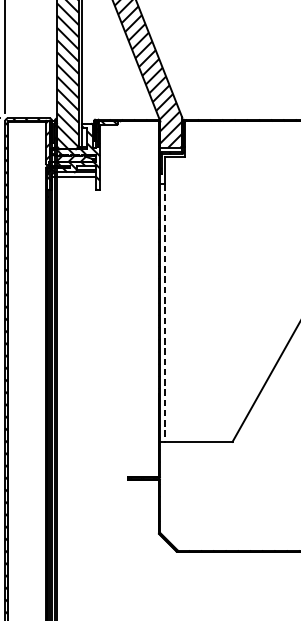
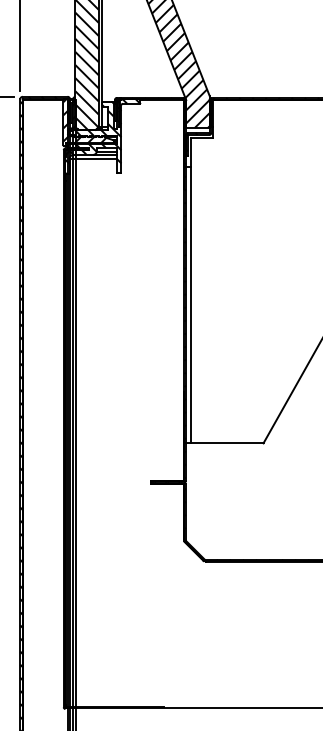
line: (164, 313) -> (190, 305), dashed -> solid

